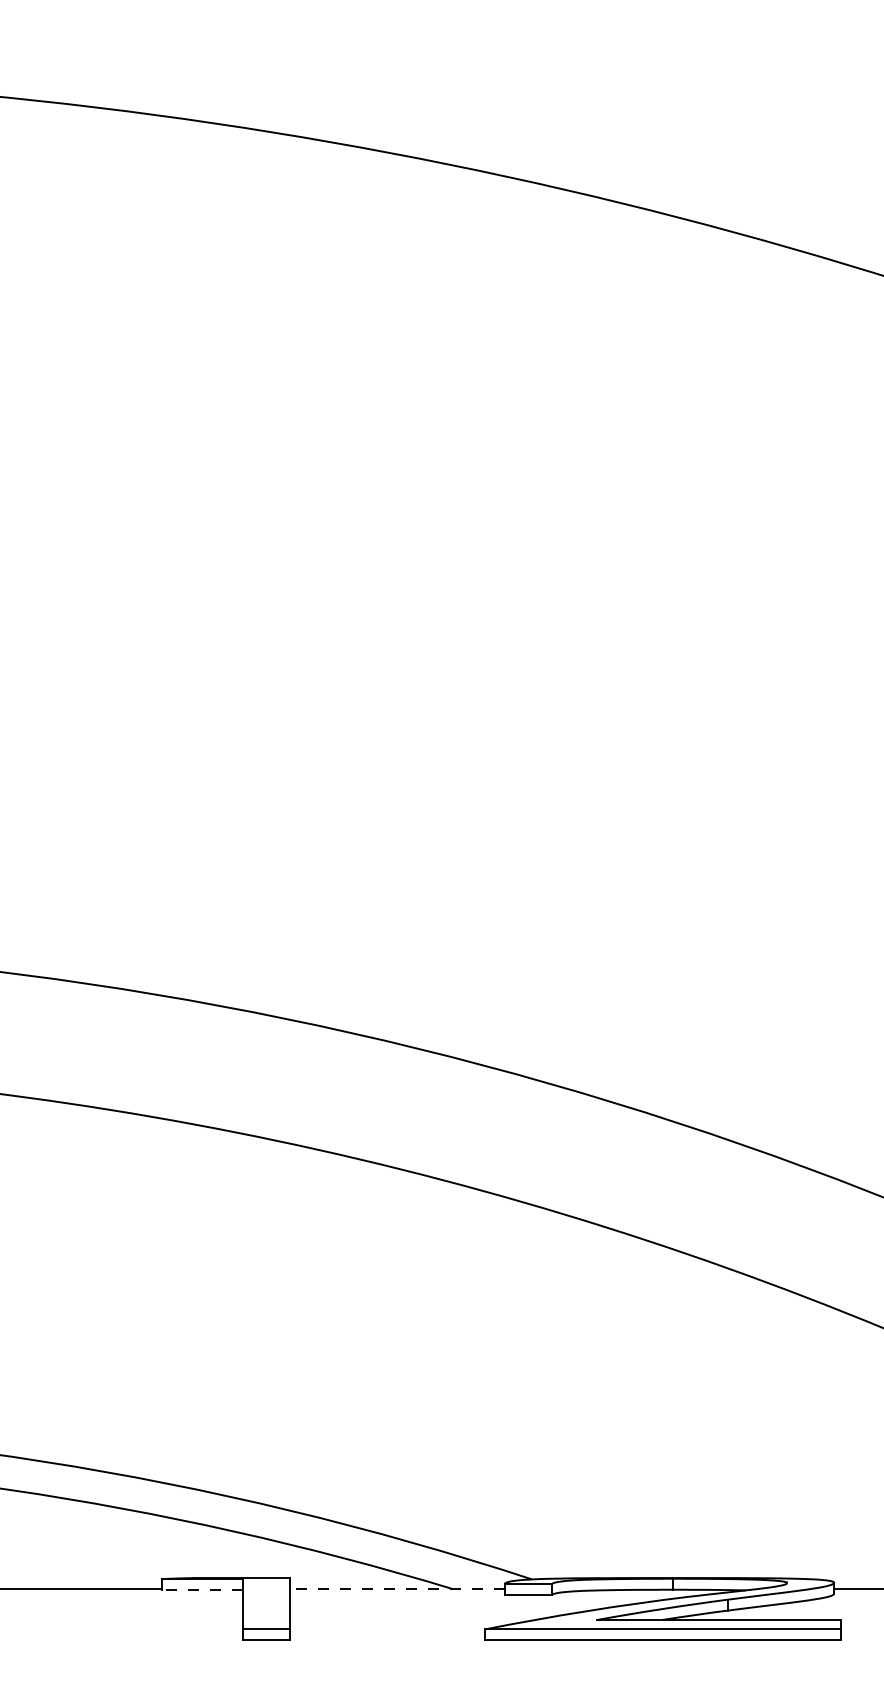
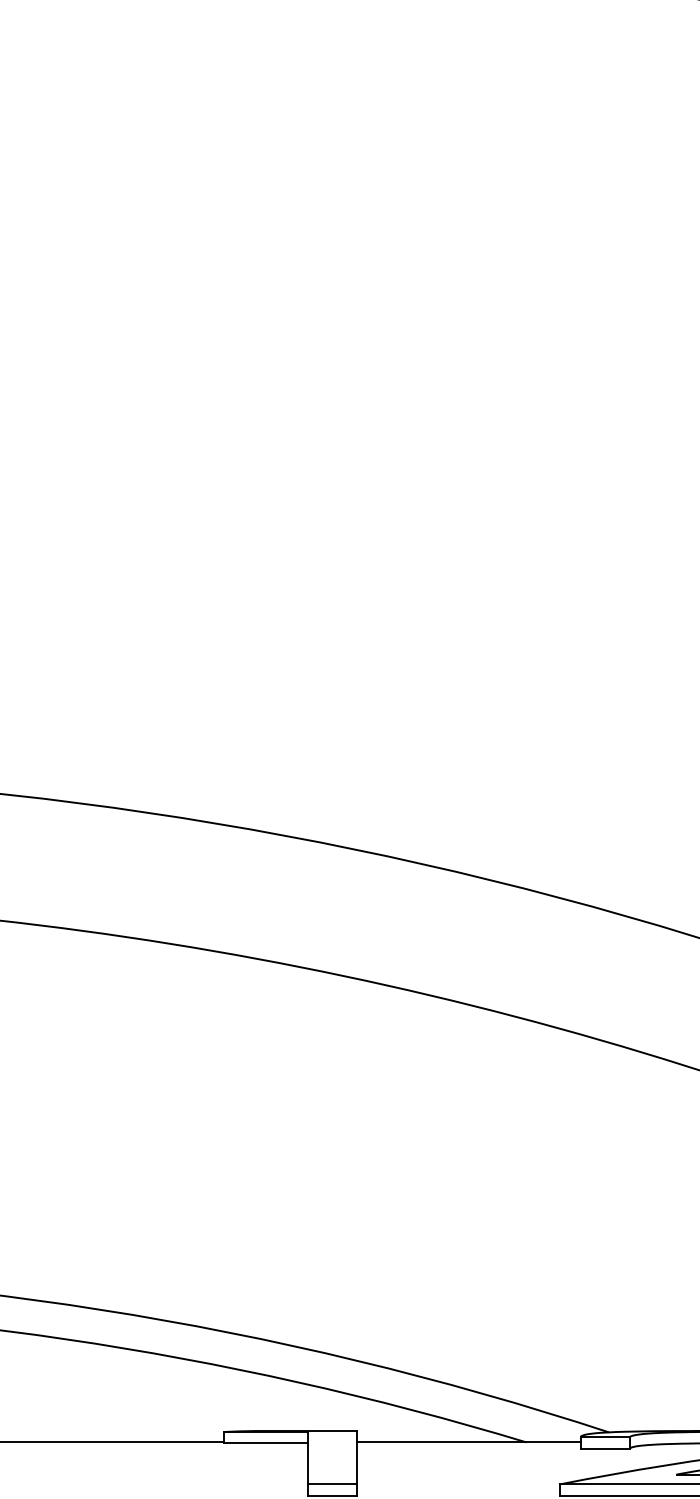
line: (397, 1589) -> (468, 1442), dashed -> solid
line: (201, 1590) -> (264, 1443), dashed -> solid

